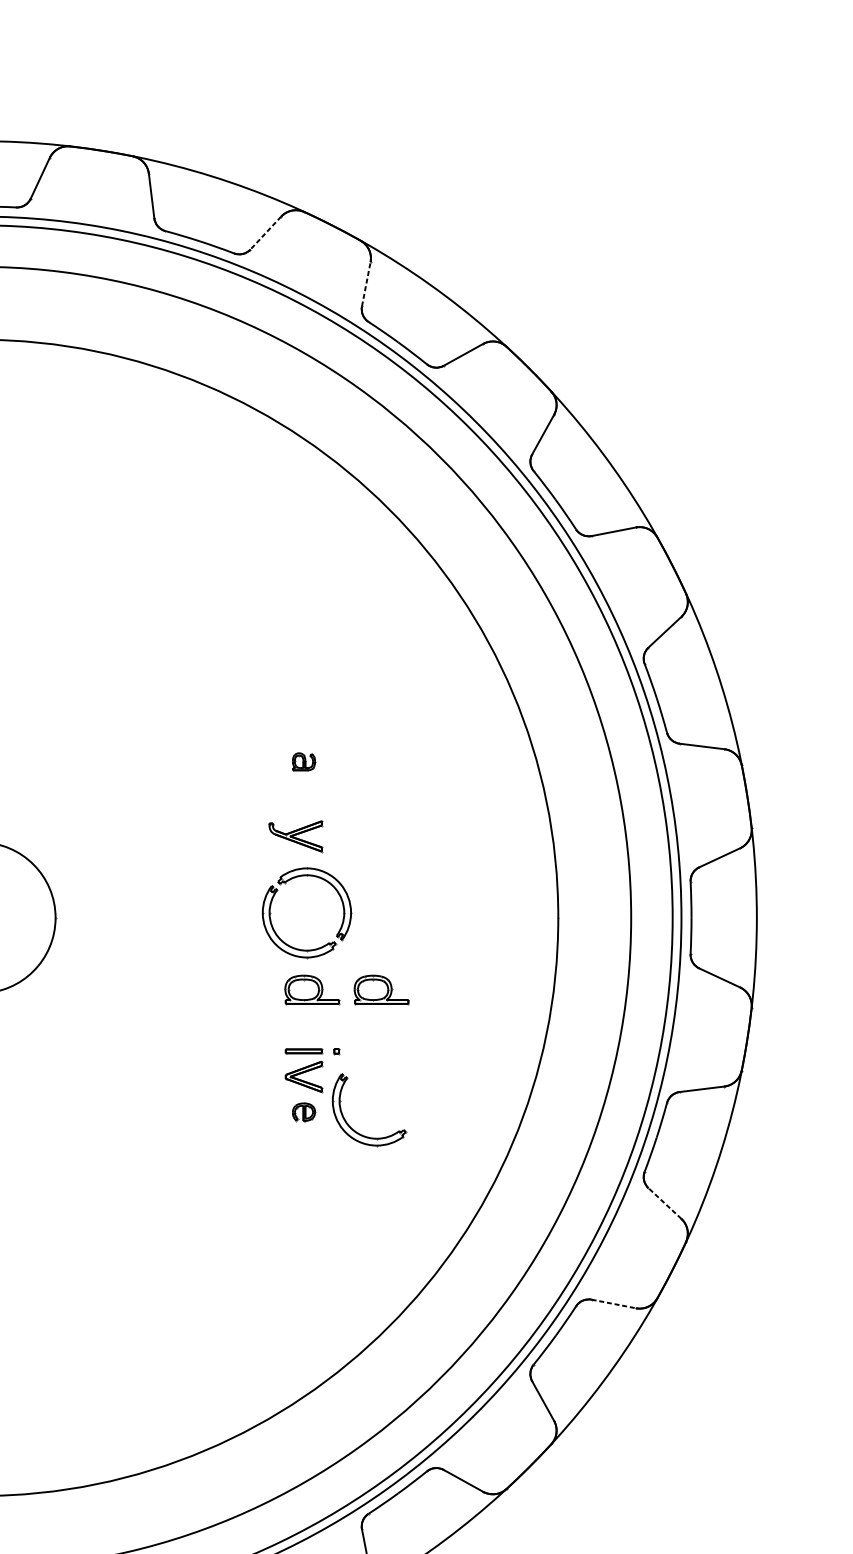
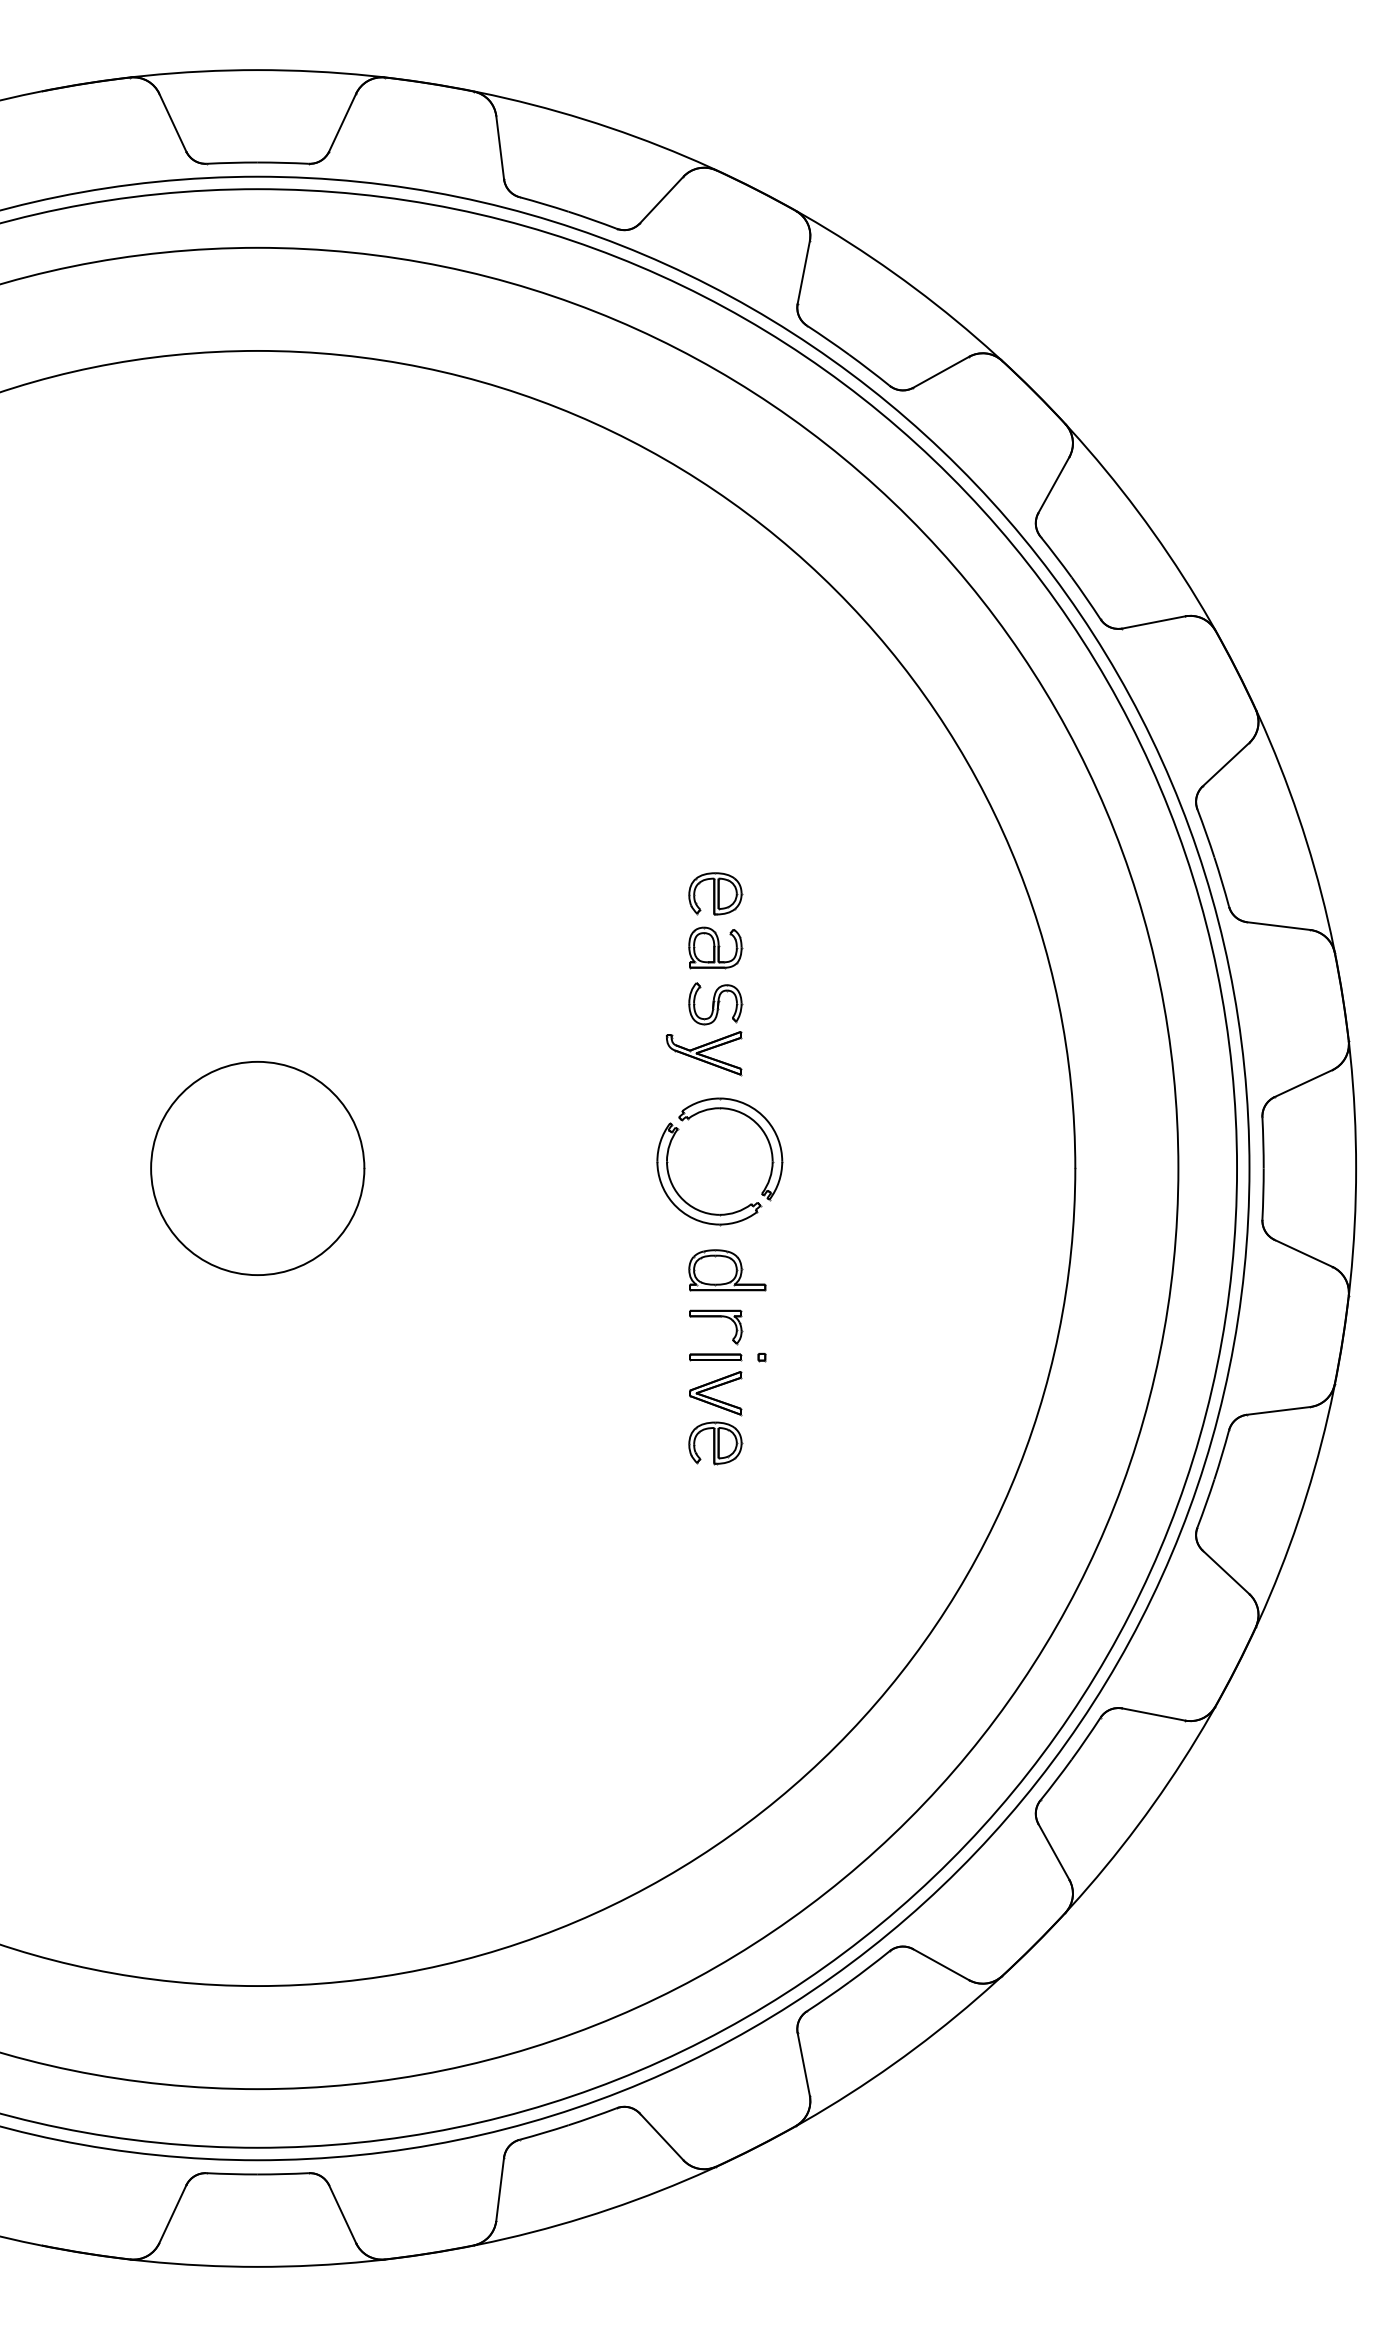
line: (265, 233) -> (661, 200), dashed -> solid
line: (366, 284) -> (803, 272), dashed -> solid
part: (303, 723) -> (715, 893), added
part: (303, 761) -> (715, 947), size x1.67
part: (303, 801) -> (715, 1003), added
part: (381, 990) -> (825, 1270), removed
part: (304, 1023) -> (716, 1317), added
part: (303, 1112) -> (715, 1443), size x1.67
part: (355, 1130) -> (788, 1469), removed
line: (665, 1203) -> (1226, 1572), dashed -> solid
line: (613, 1303) -> (1153, 1714), dashed -> solid

